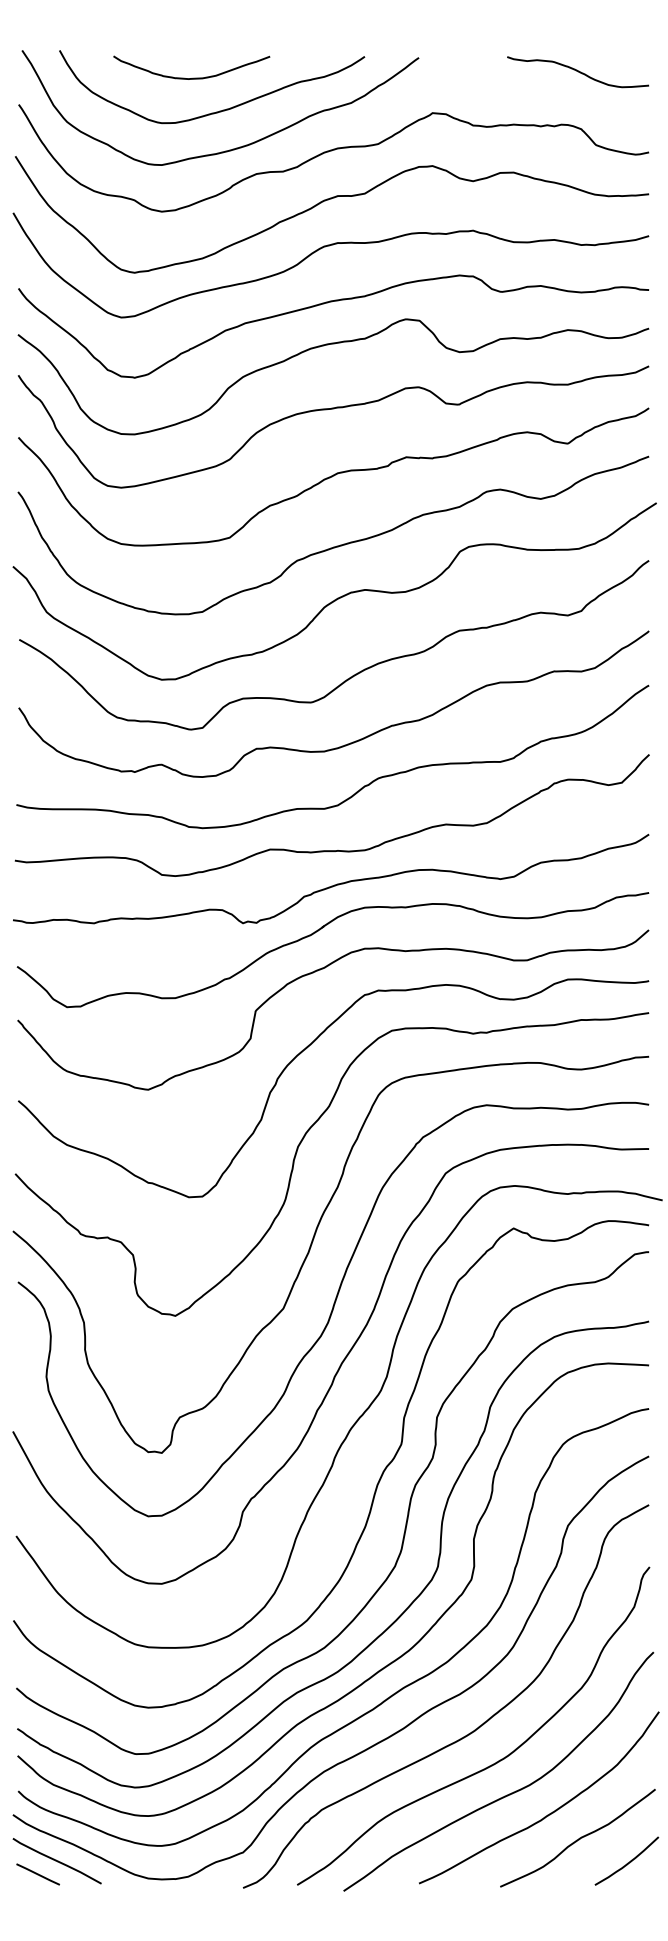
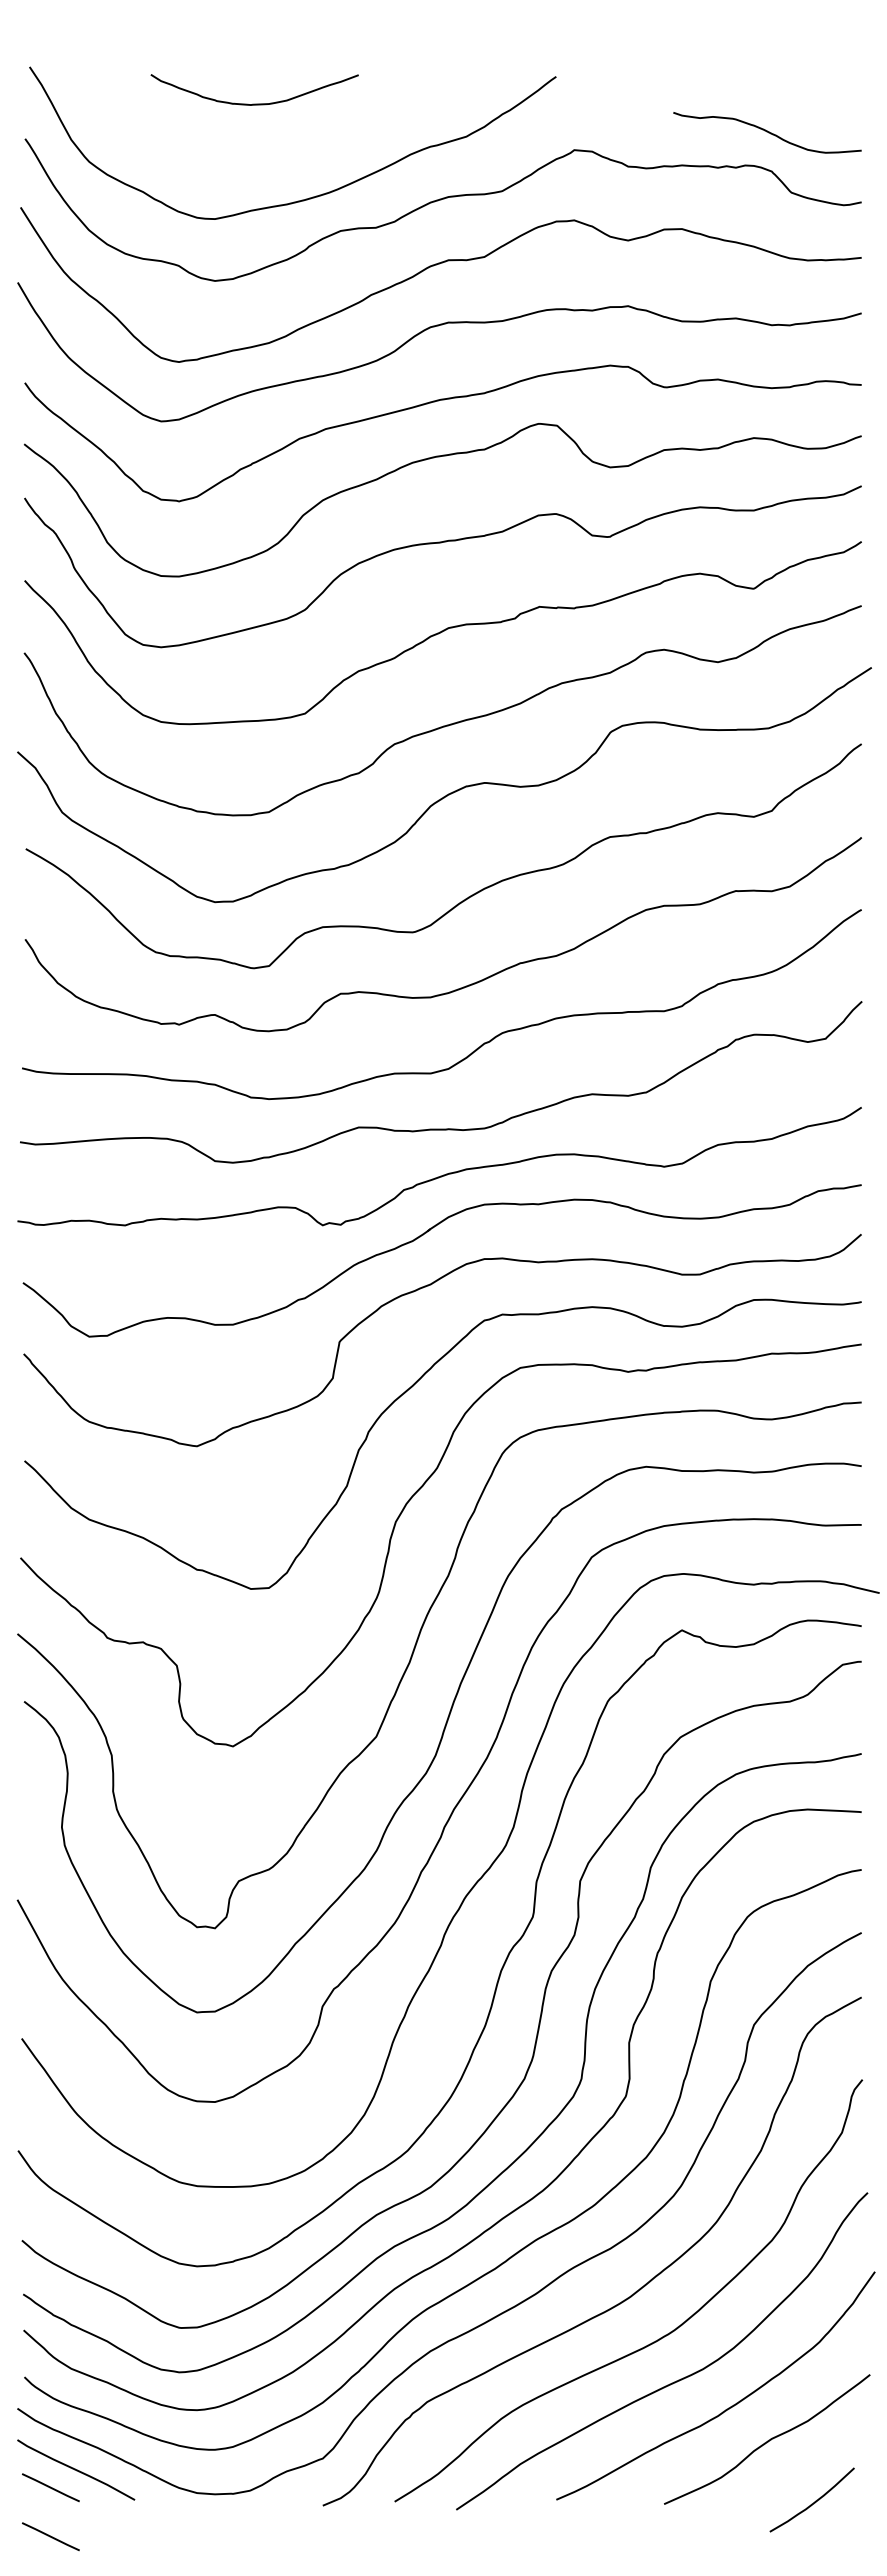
curve: (578, 71) -> (767, 132), moved
curve: (220, 110) -> (293, 146), removed
curve: (628, 1862) -> (814, 2501), moved
line: (37, 1911) -> (50, 2536), added

